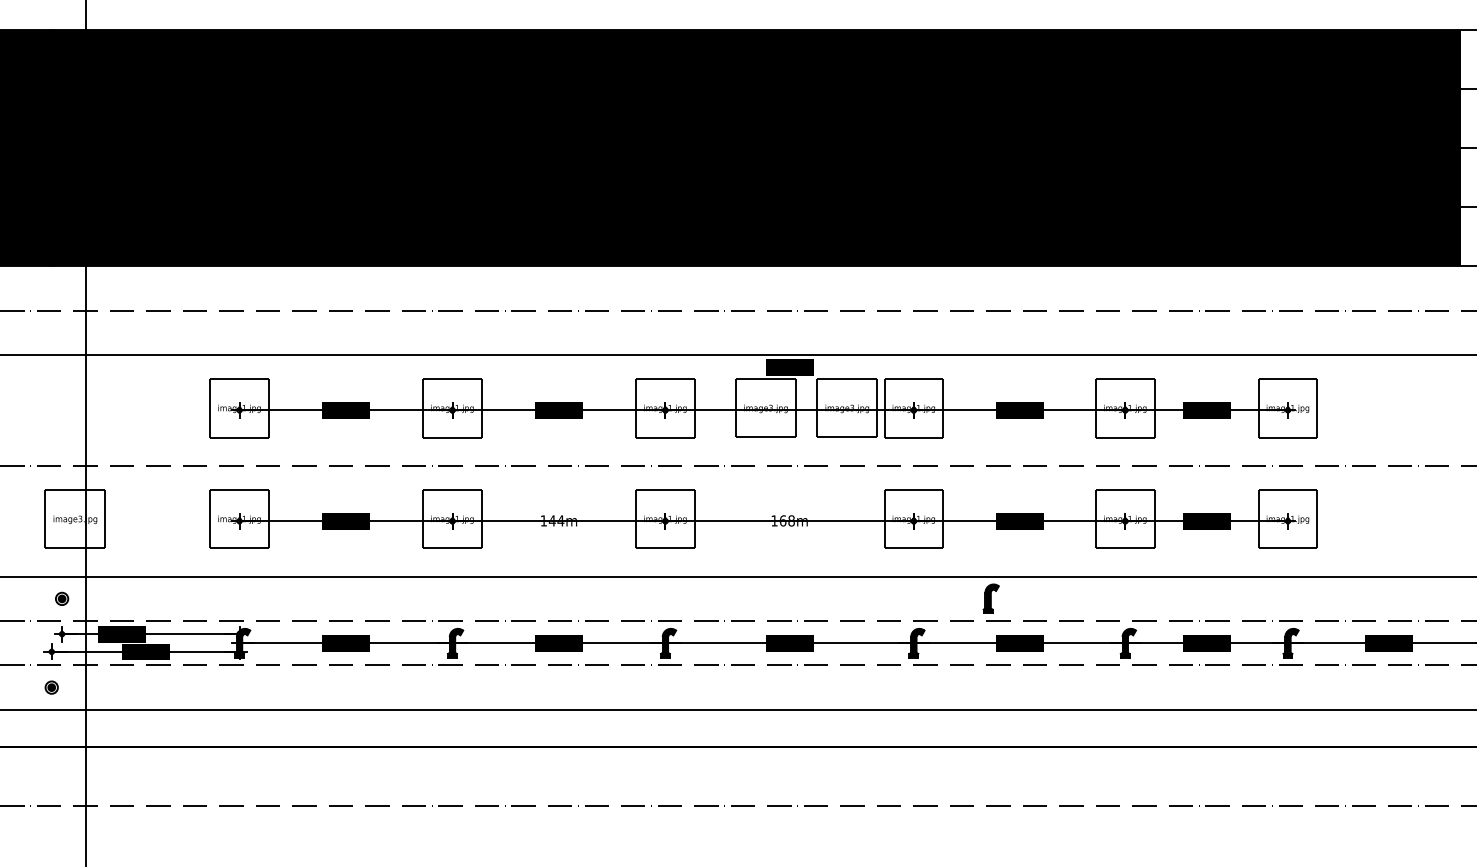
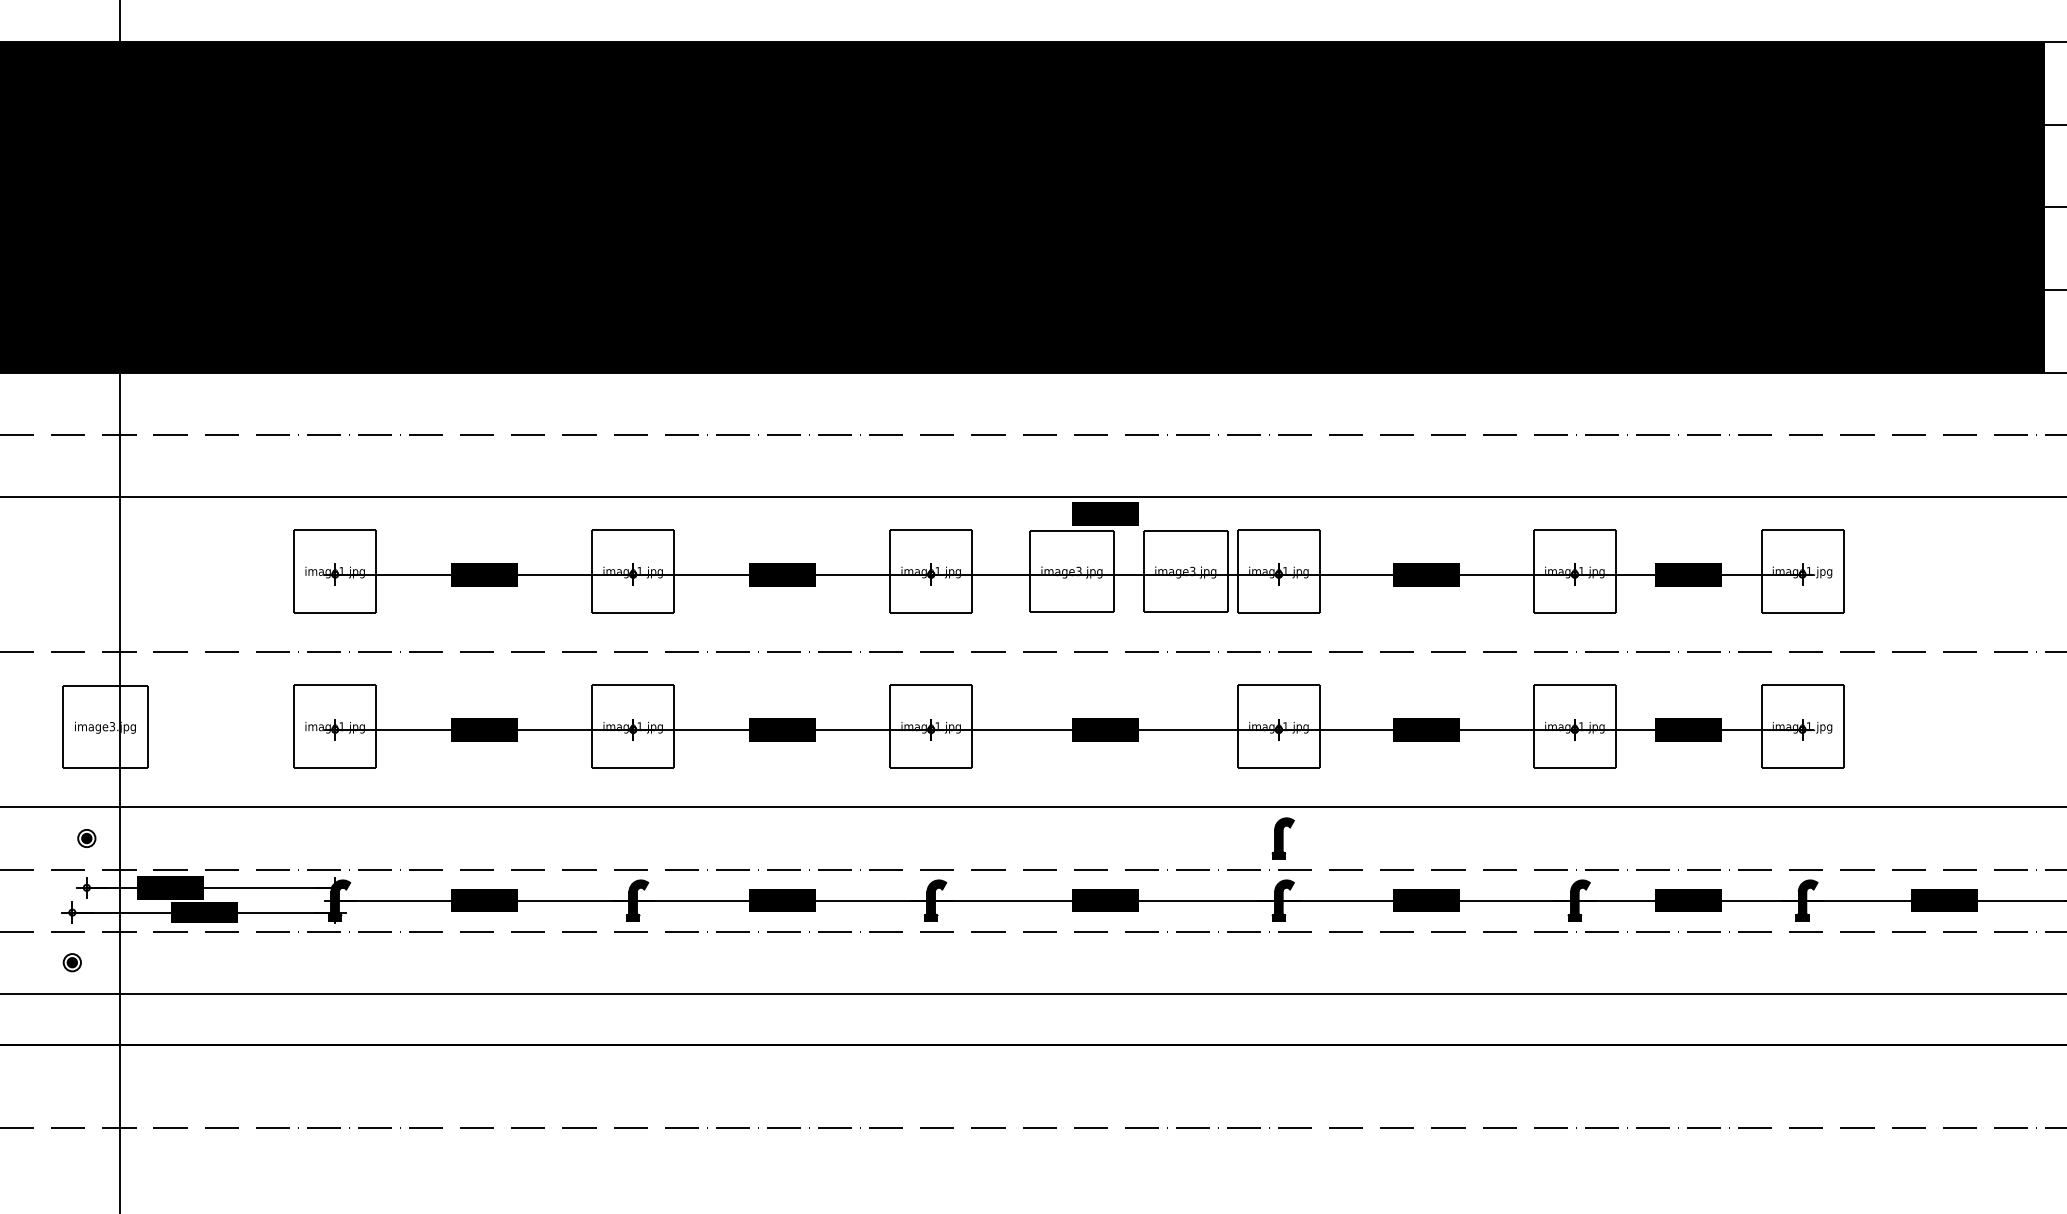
fill: (558, 521) -> (781, 729), added
fill: (789, 521) -> (1104, 729), added
part: (990, 598) -> (1282, 838), moved

